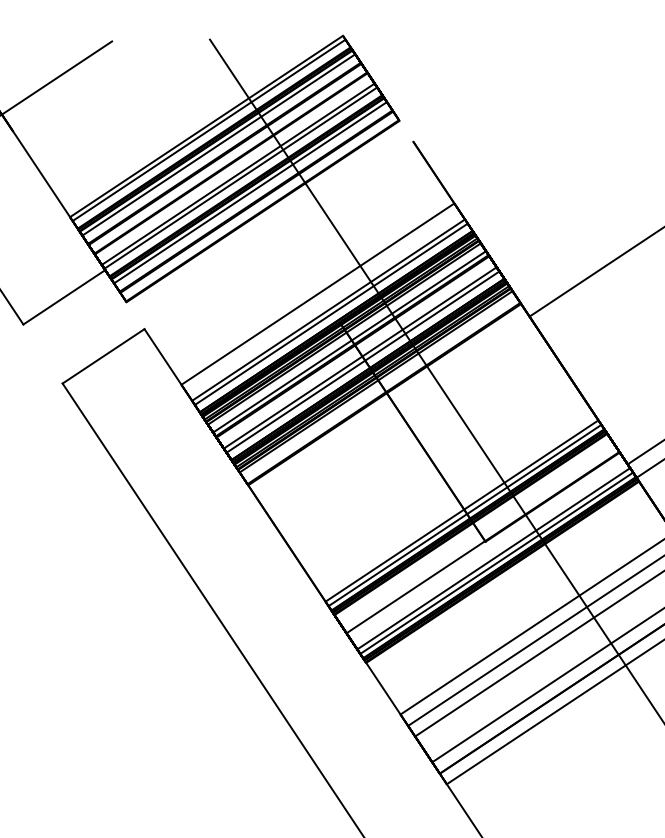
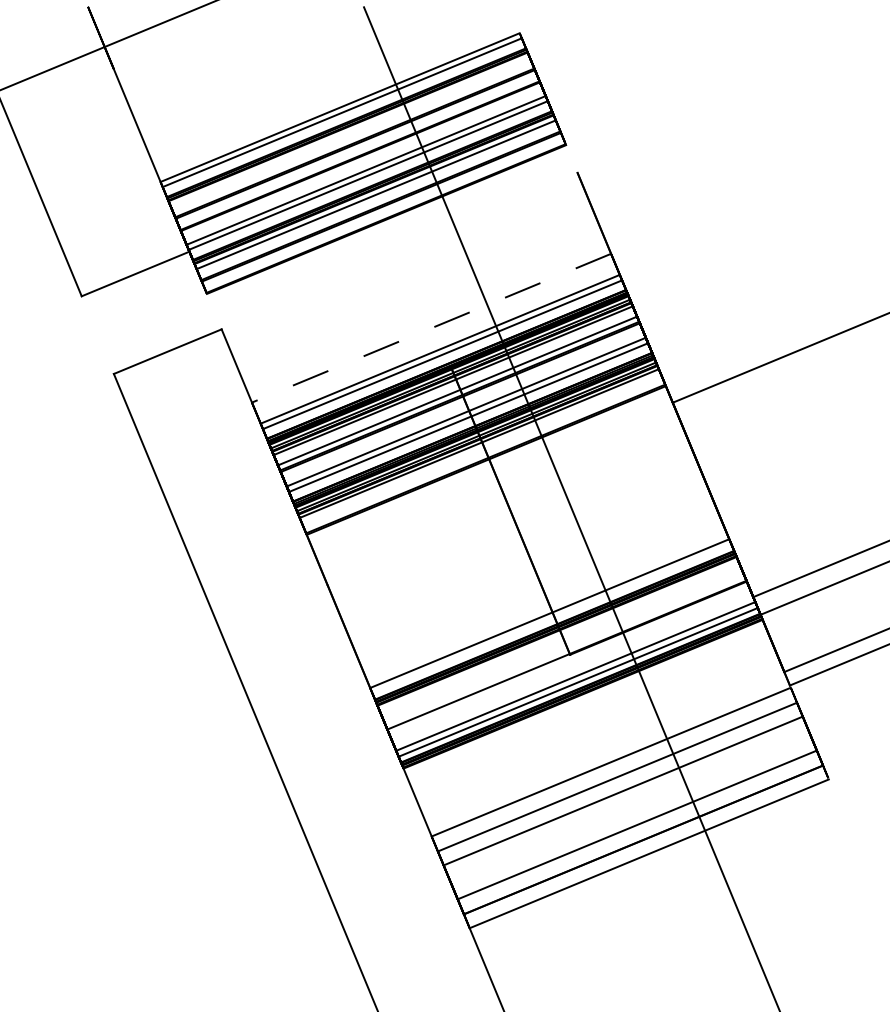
line: (218, 144) -> (349, 131), removed
line: (317, 294) -> (431, 328), solid -> dashed
line: (464, 515) -> (551, 619), removed

